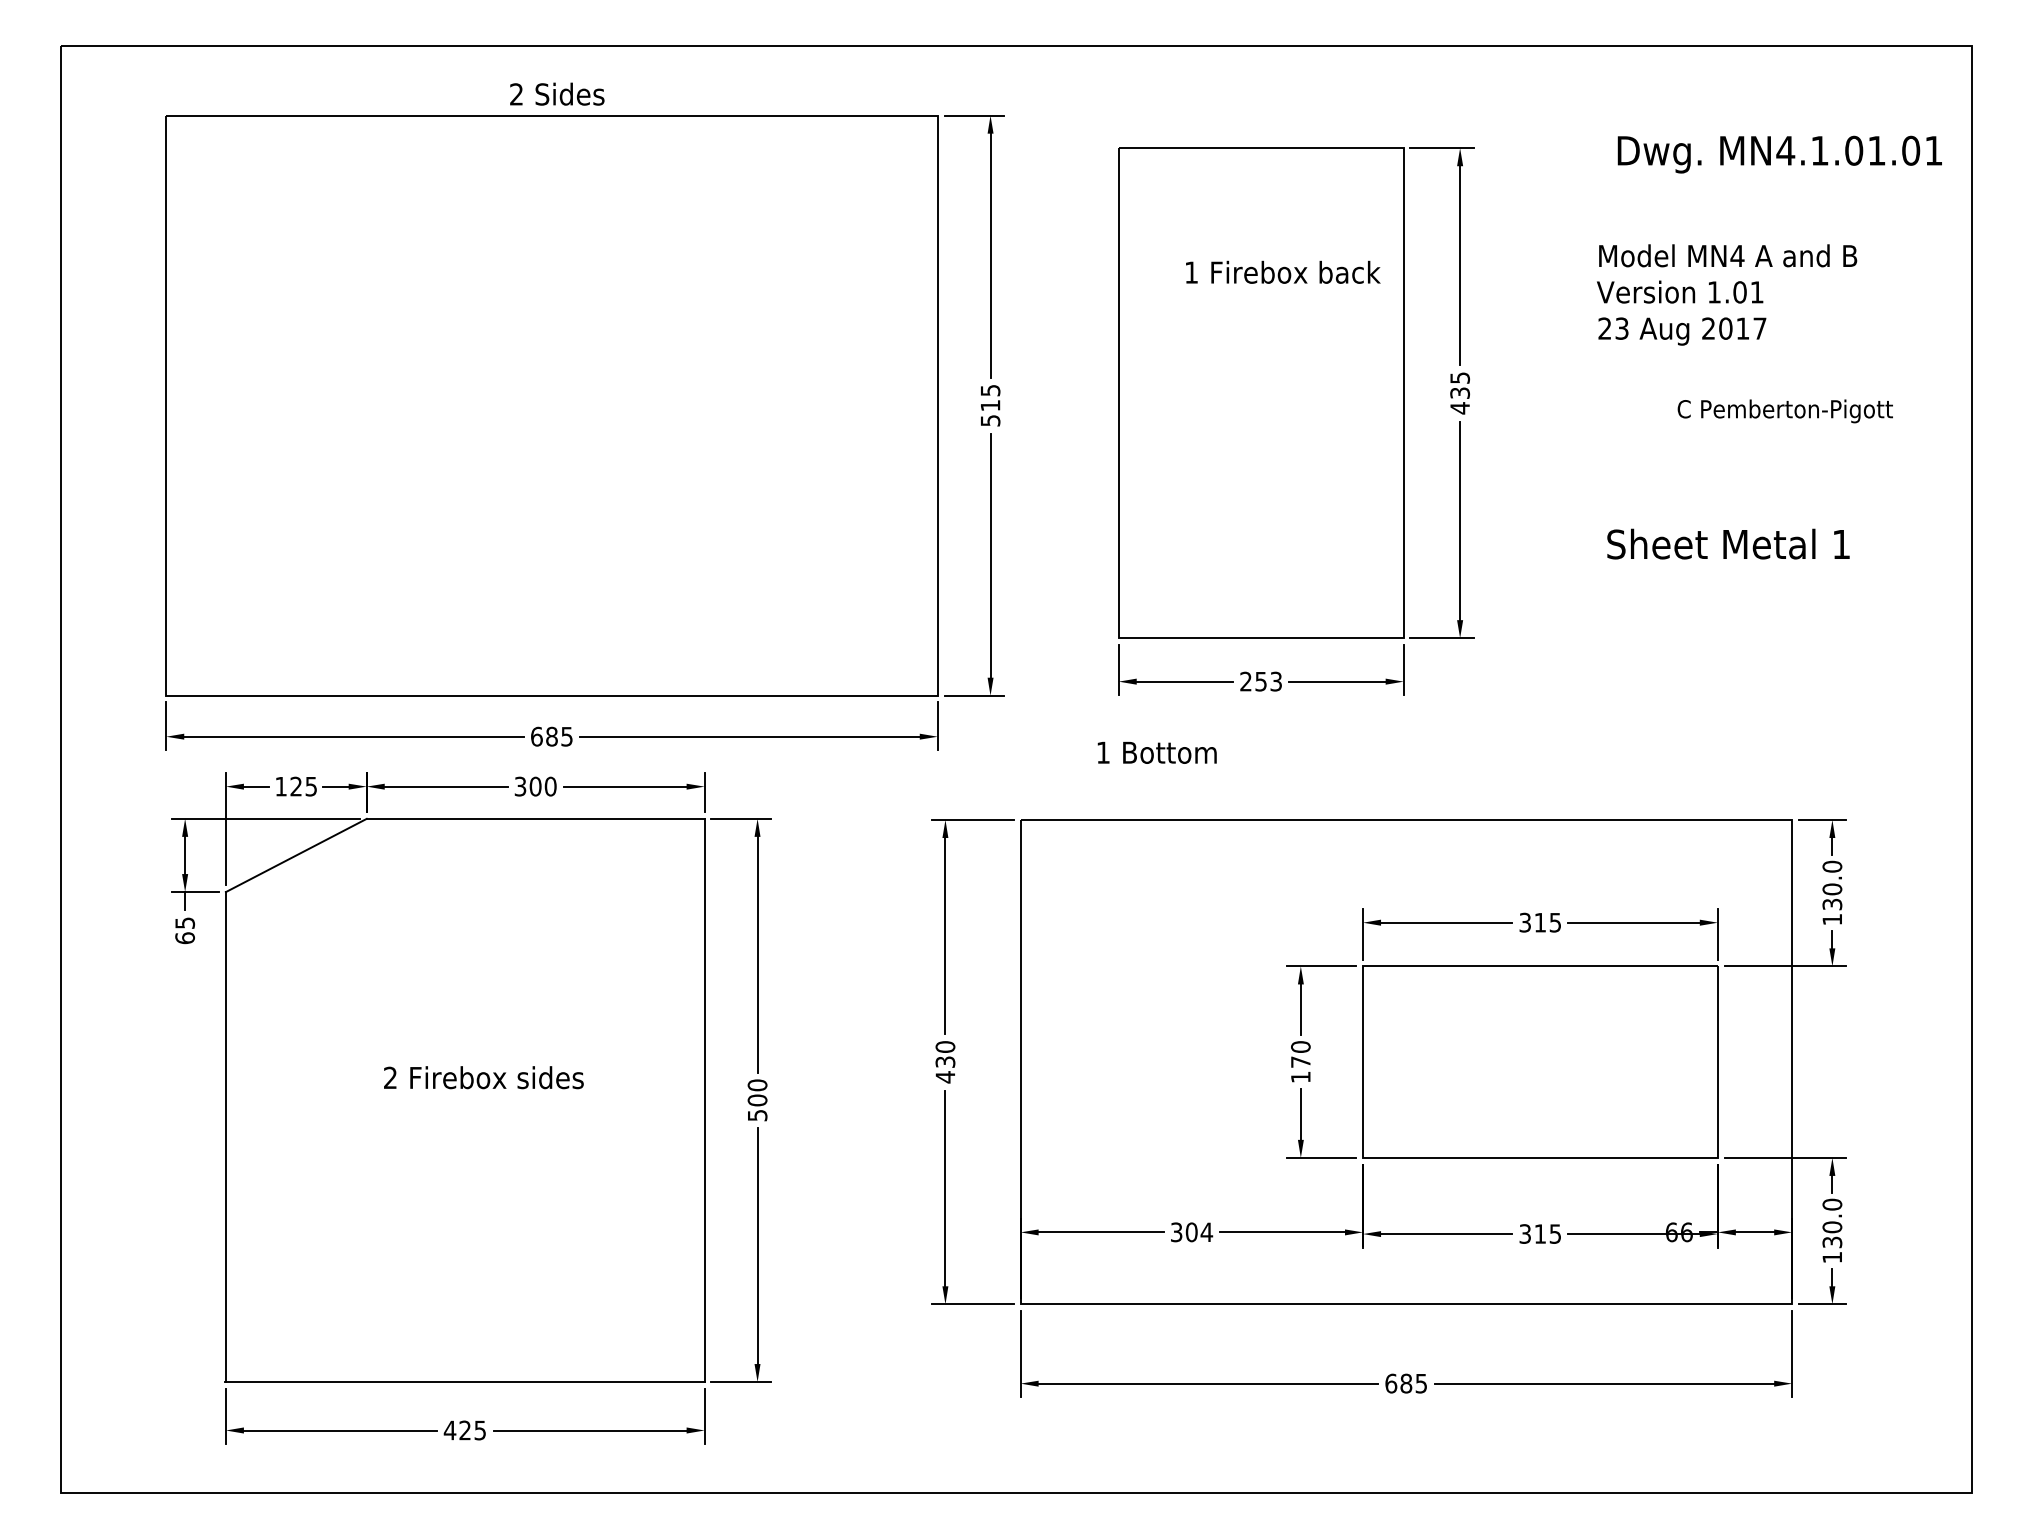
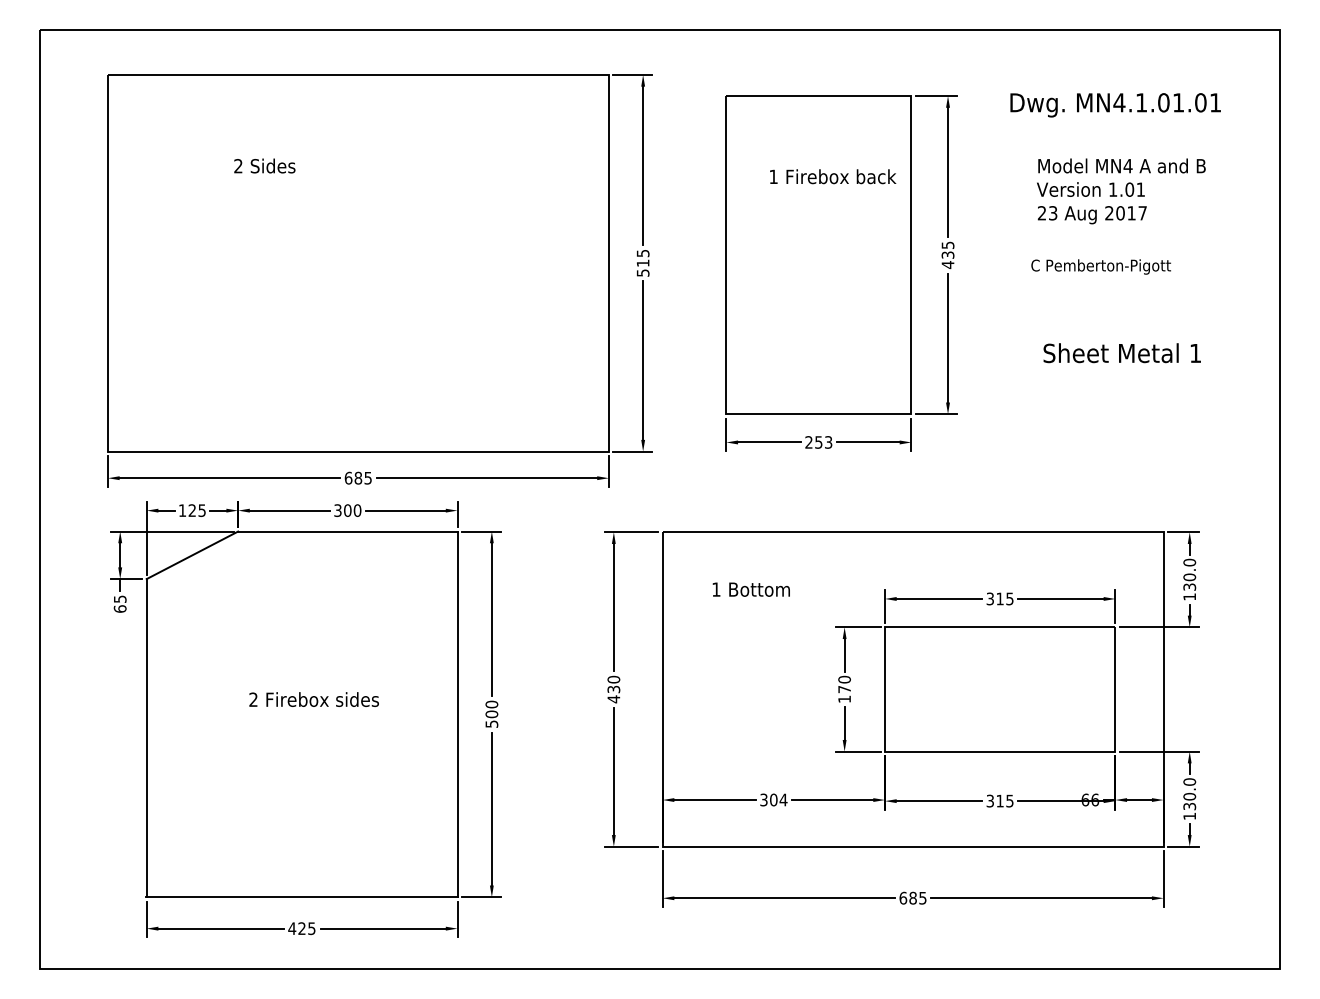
text: (556, 93) -> (264, 165), moved
text: (1779, 154) -> (1115, 105), moved
text: (1784, 410) -> (1100, 266), moved
text: (1155, 752) -> (750, 589), moved

